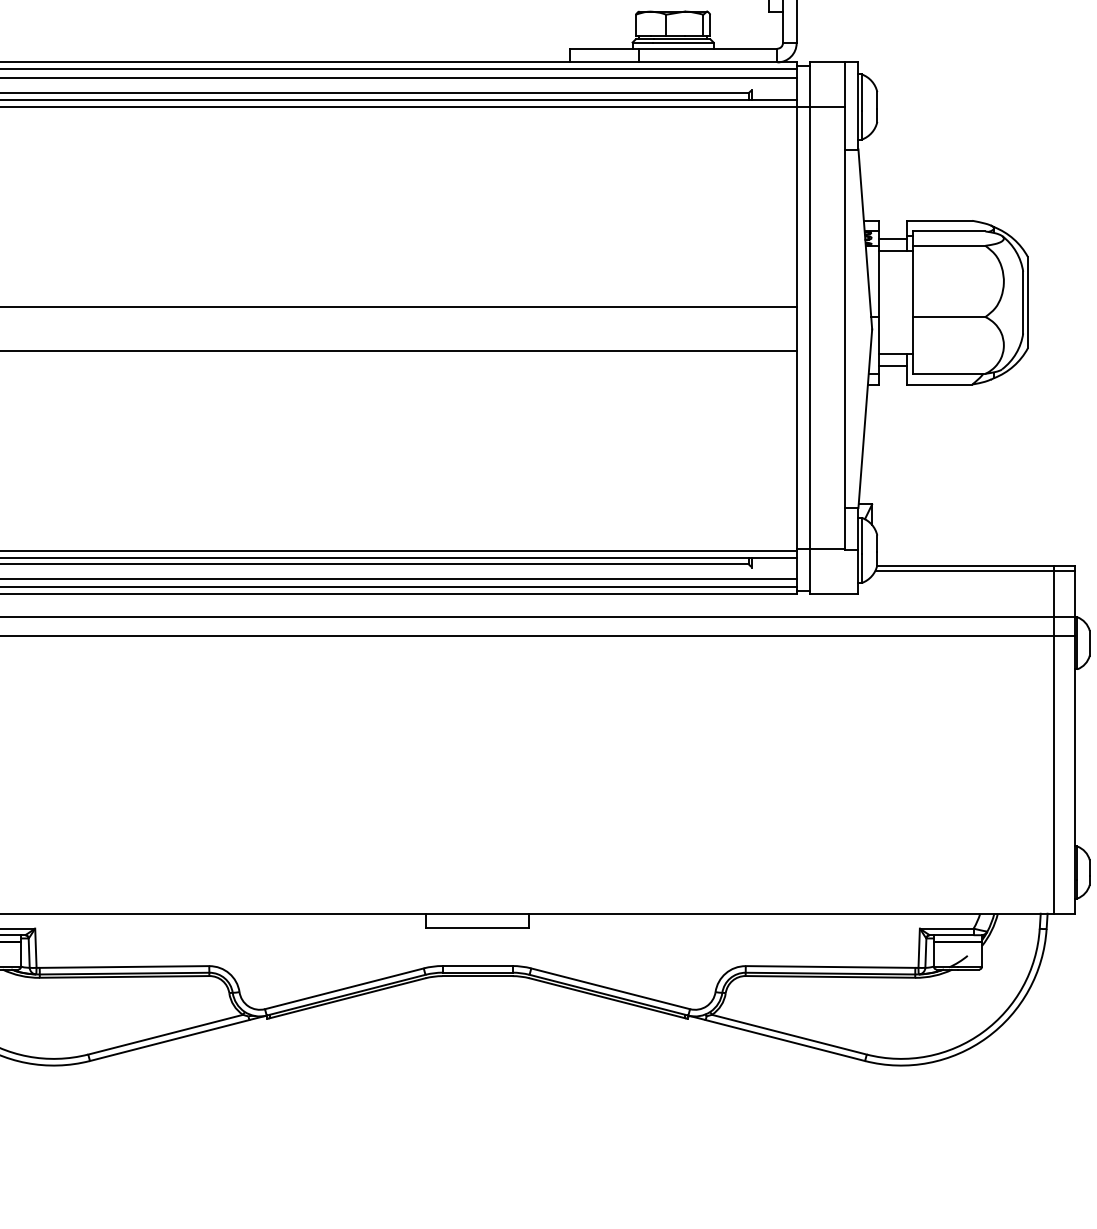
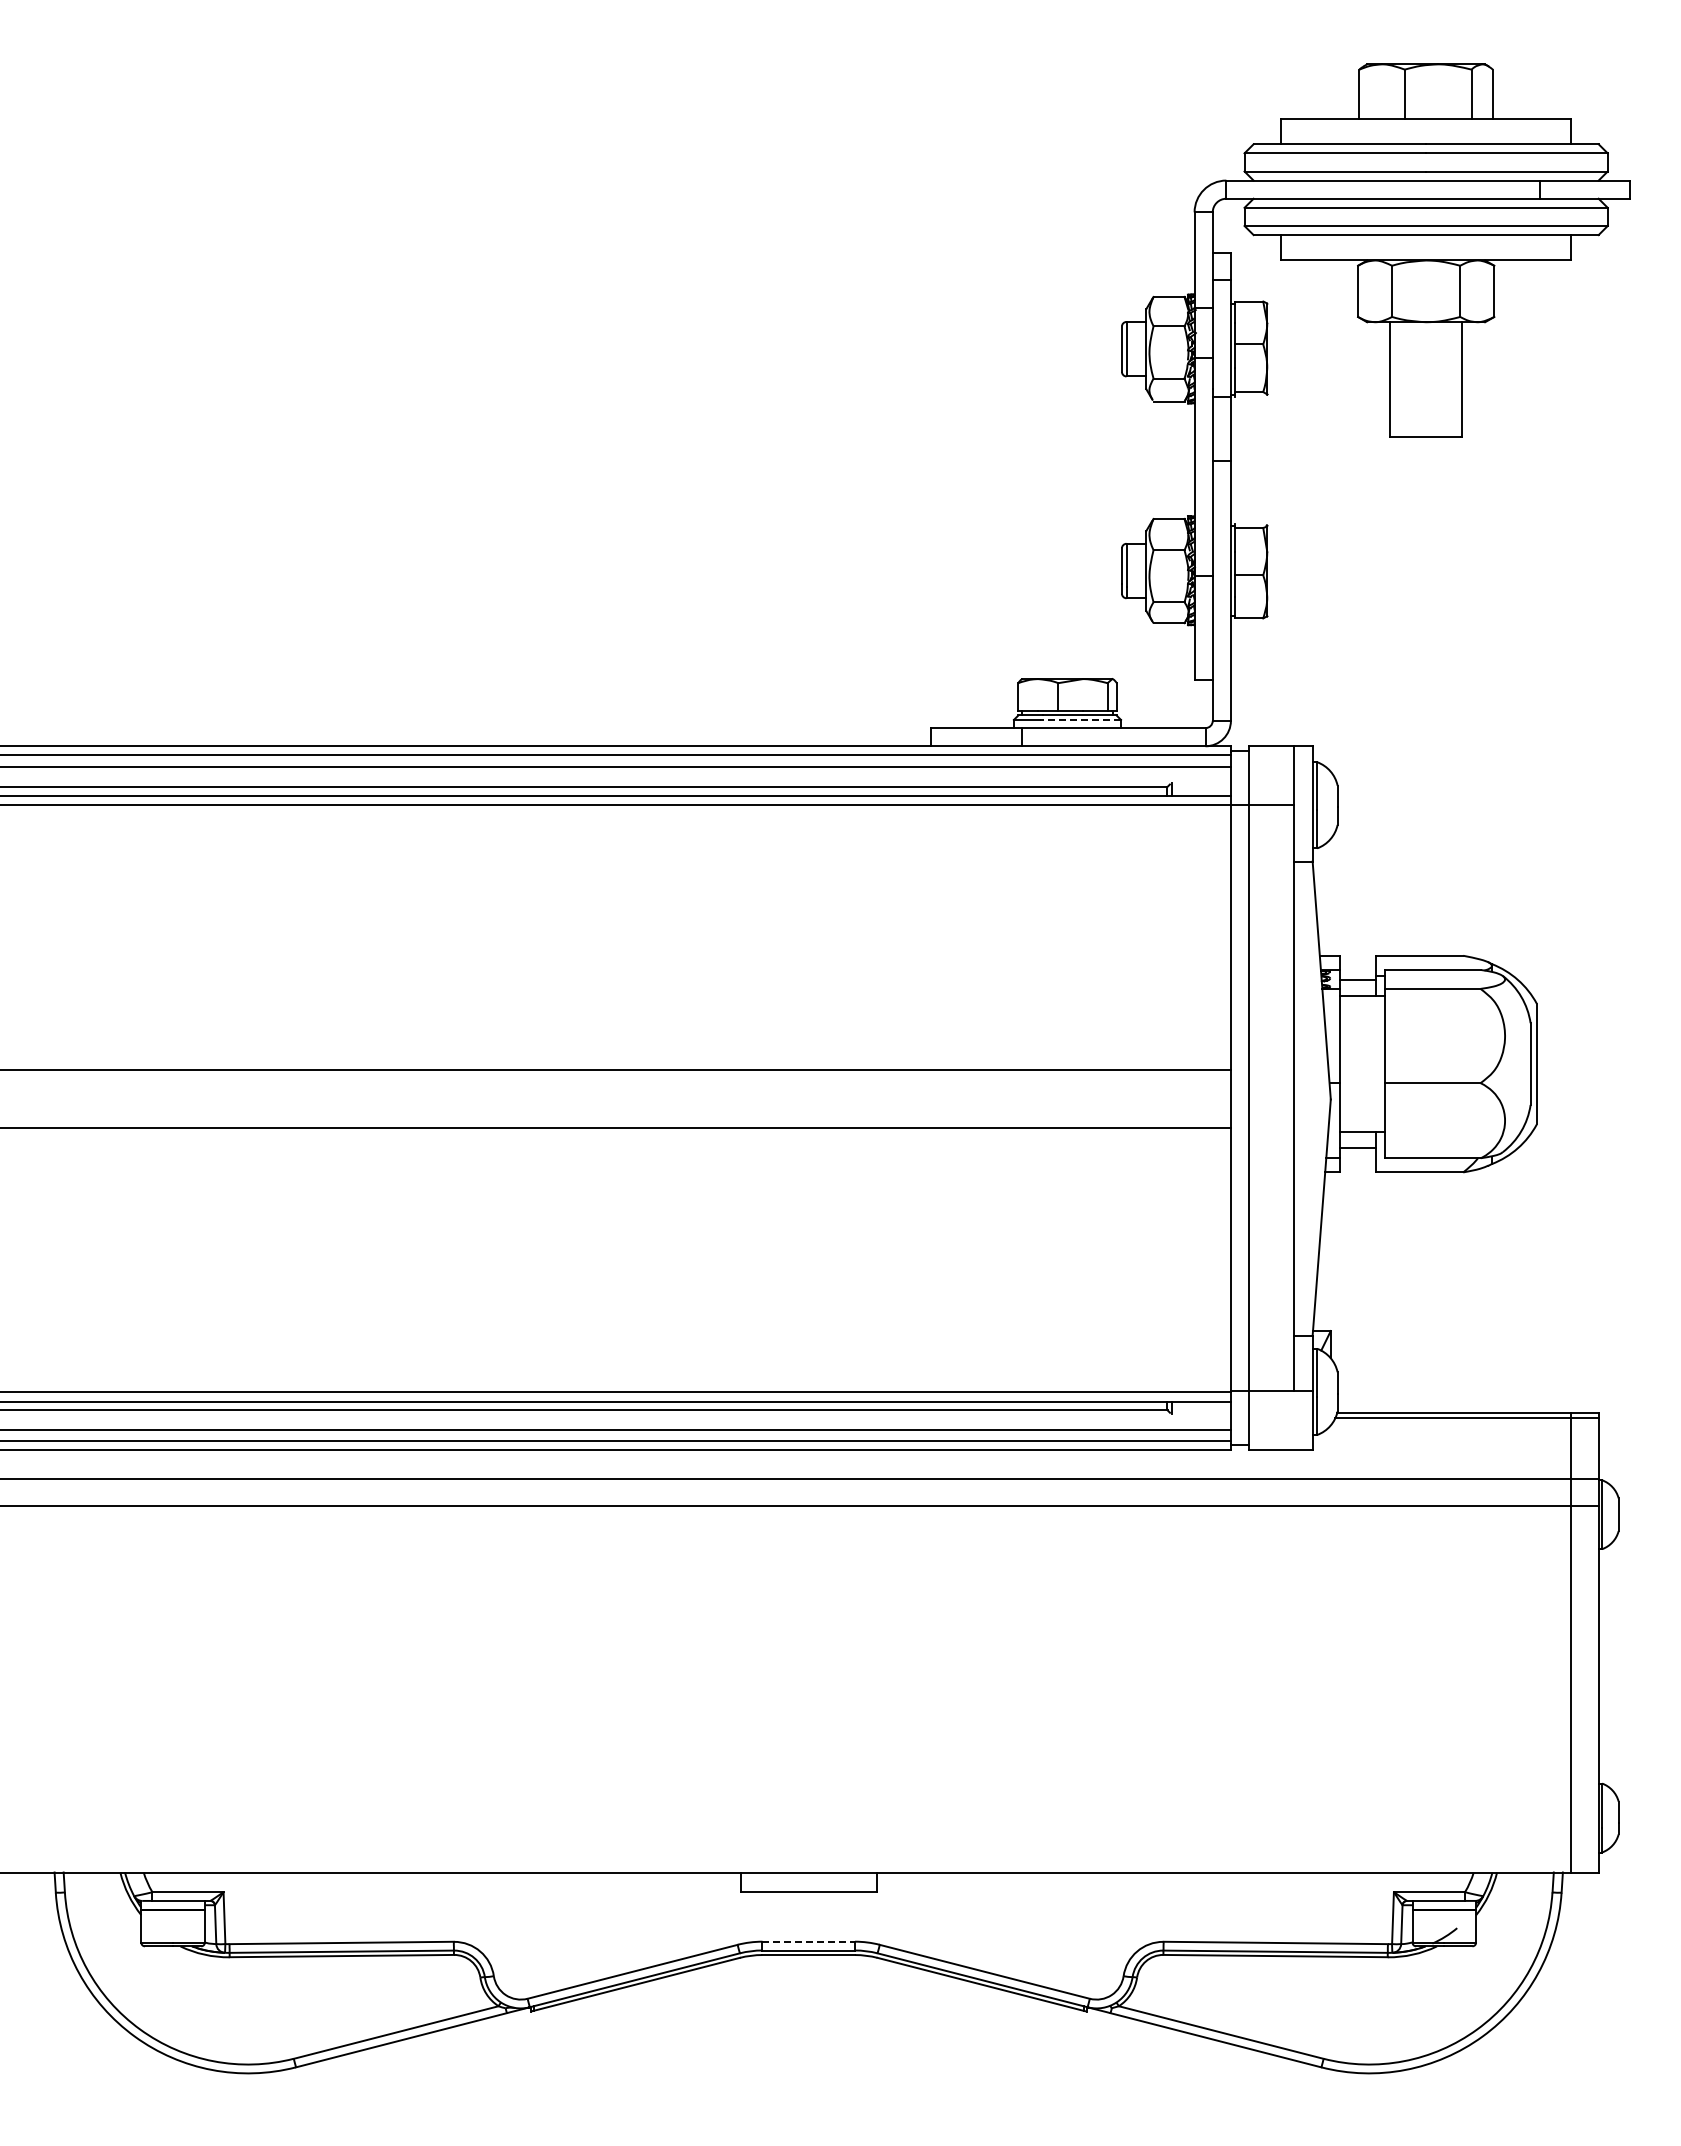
line: (682, 42) -> (1080, 719), solid -> dashed
line: (478, 965) -> (809, 1941), solid -> dashed

